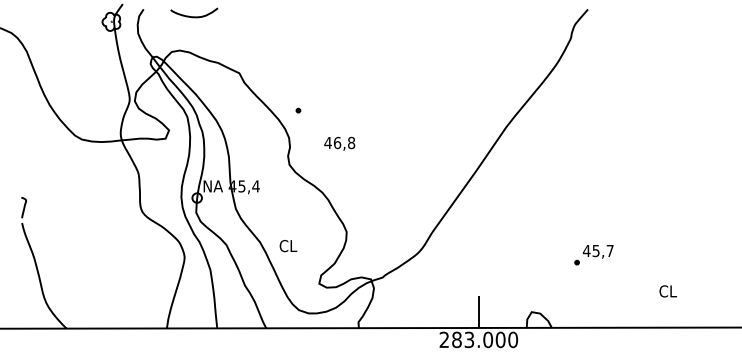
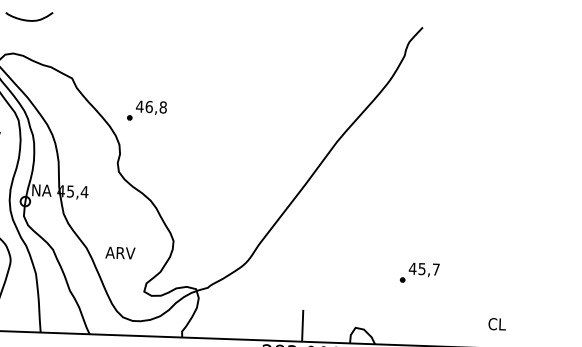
text: (339, 143) -> (151, 107), moved
text: (293, 246) -> (119, 253), CL -> ARV
text: (667, 291) -> (496, 324), moved

